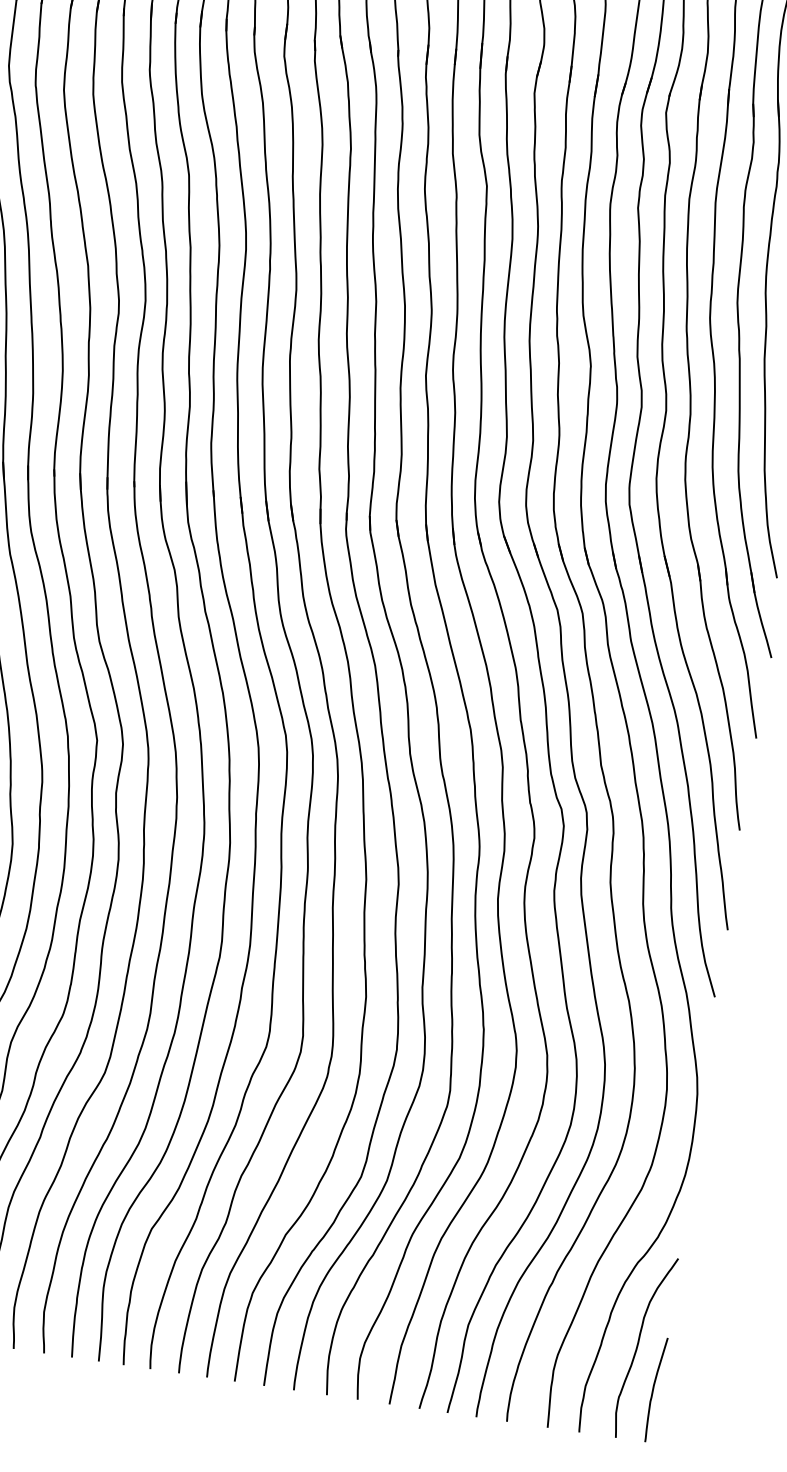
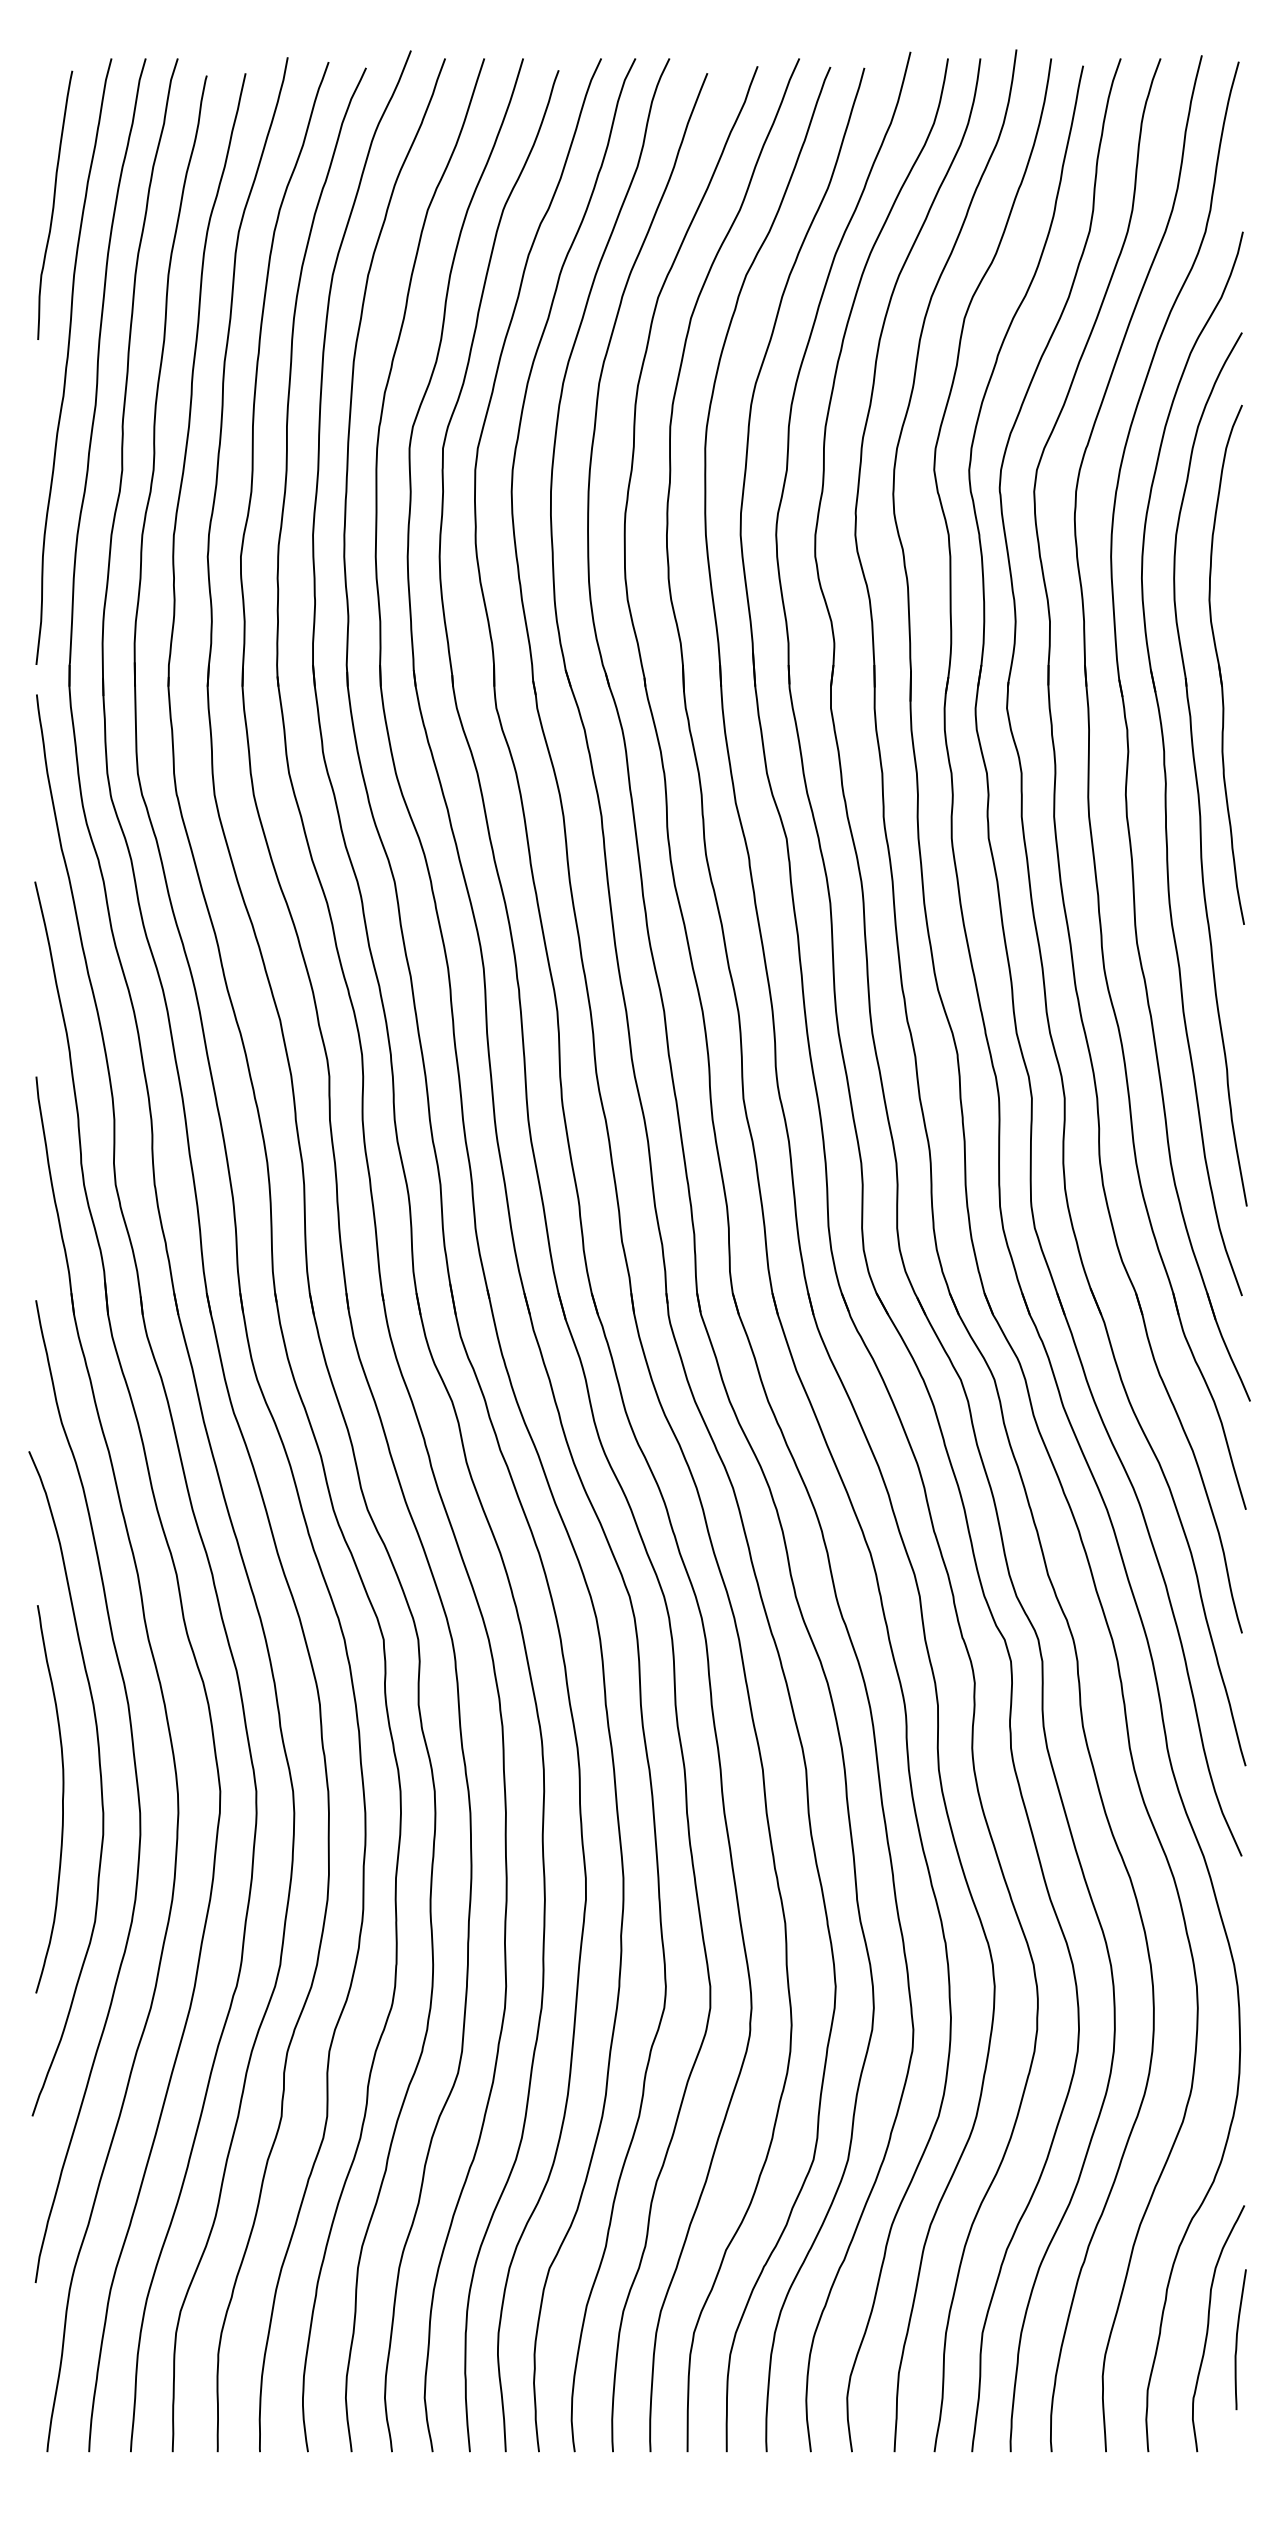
curve: (653, 1389) -> (1237, 2339), moved

